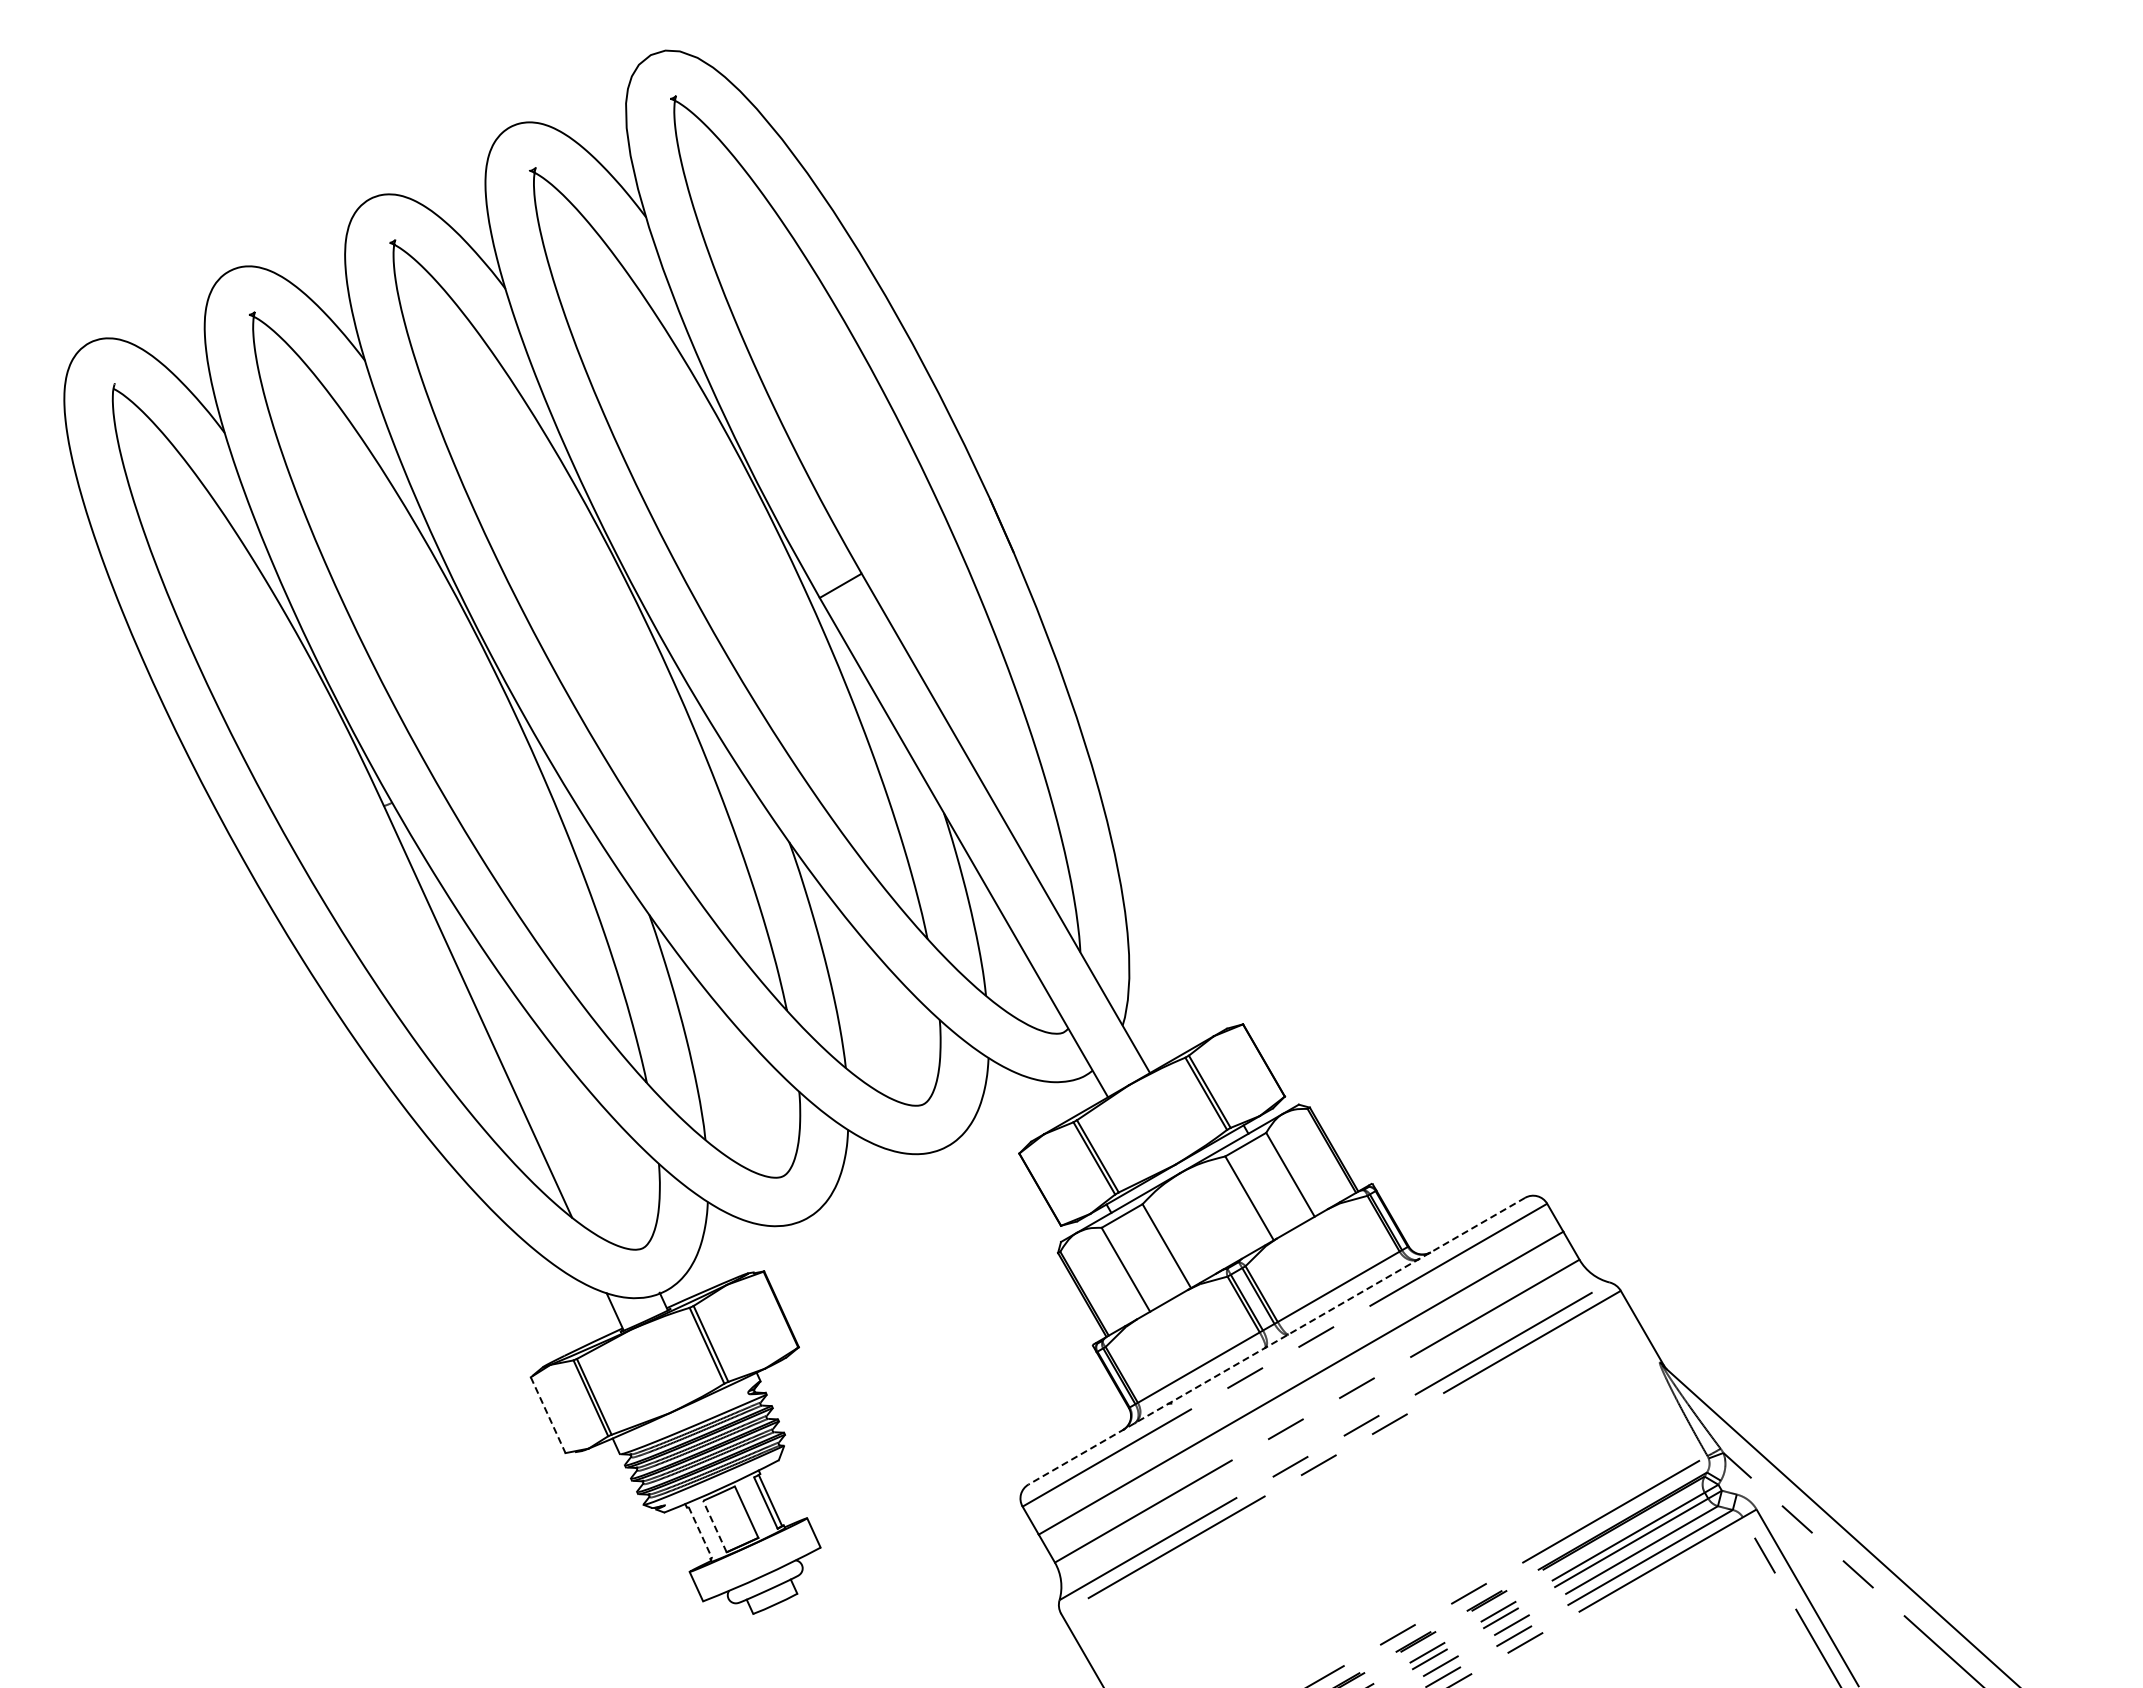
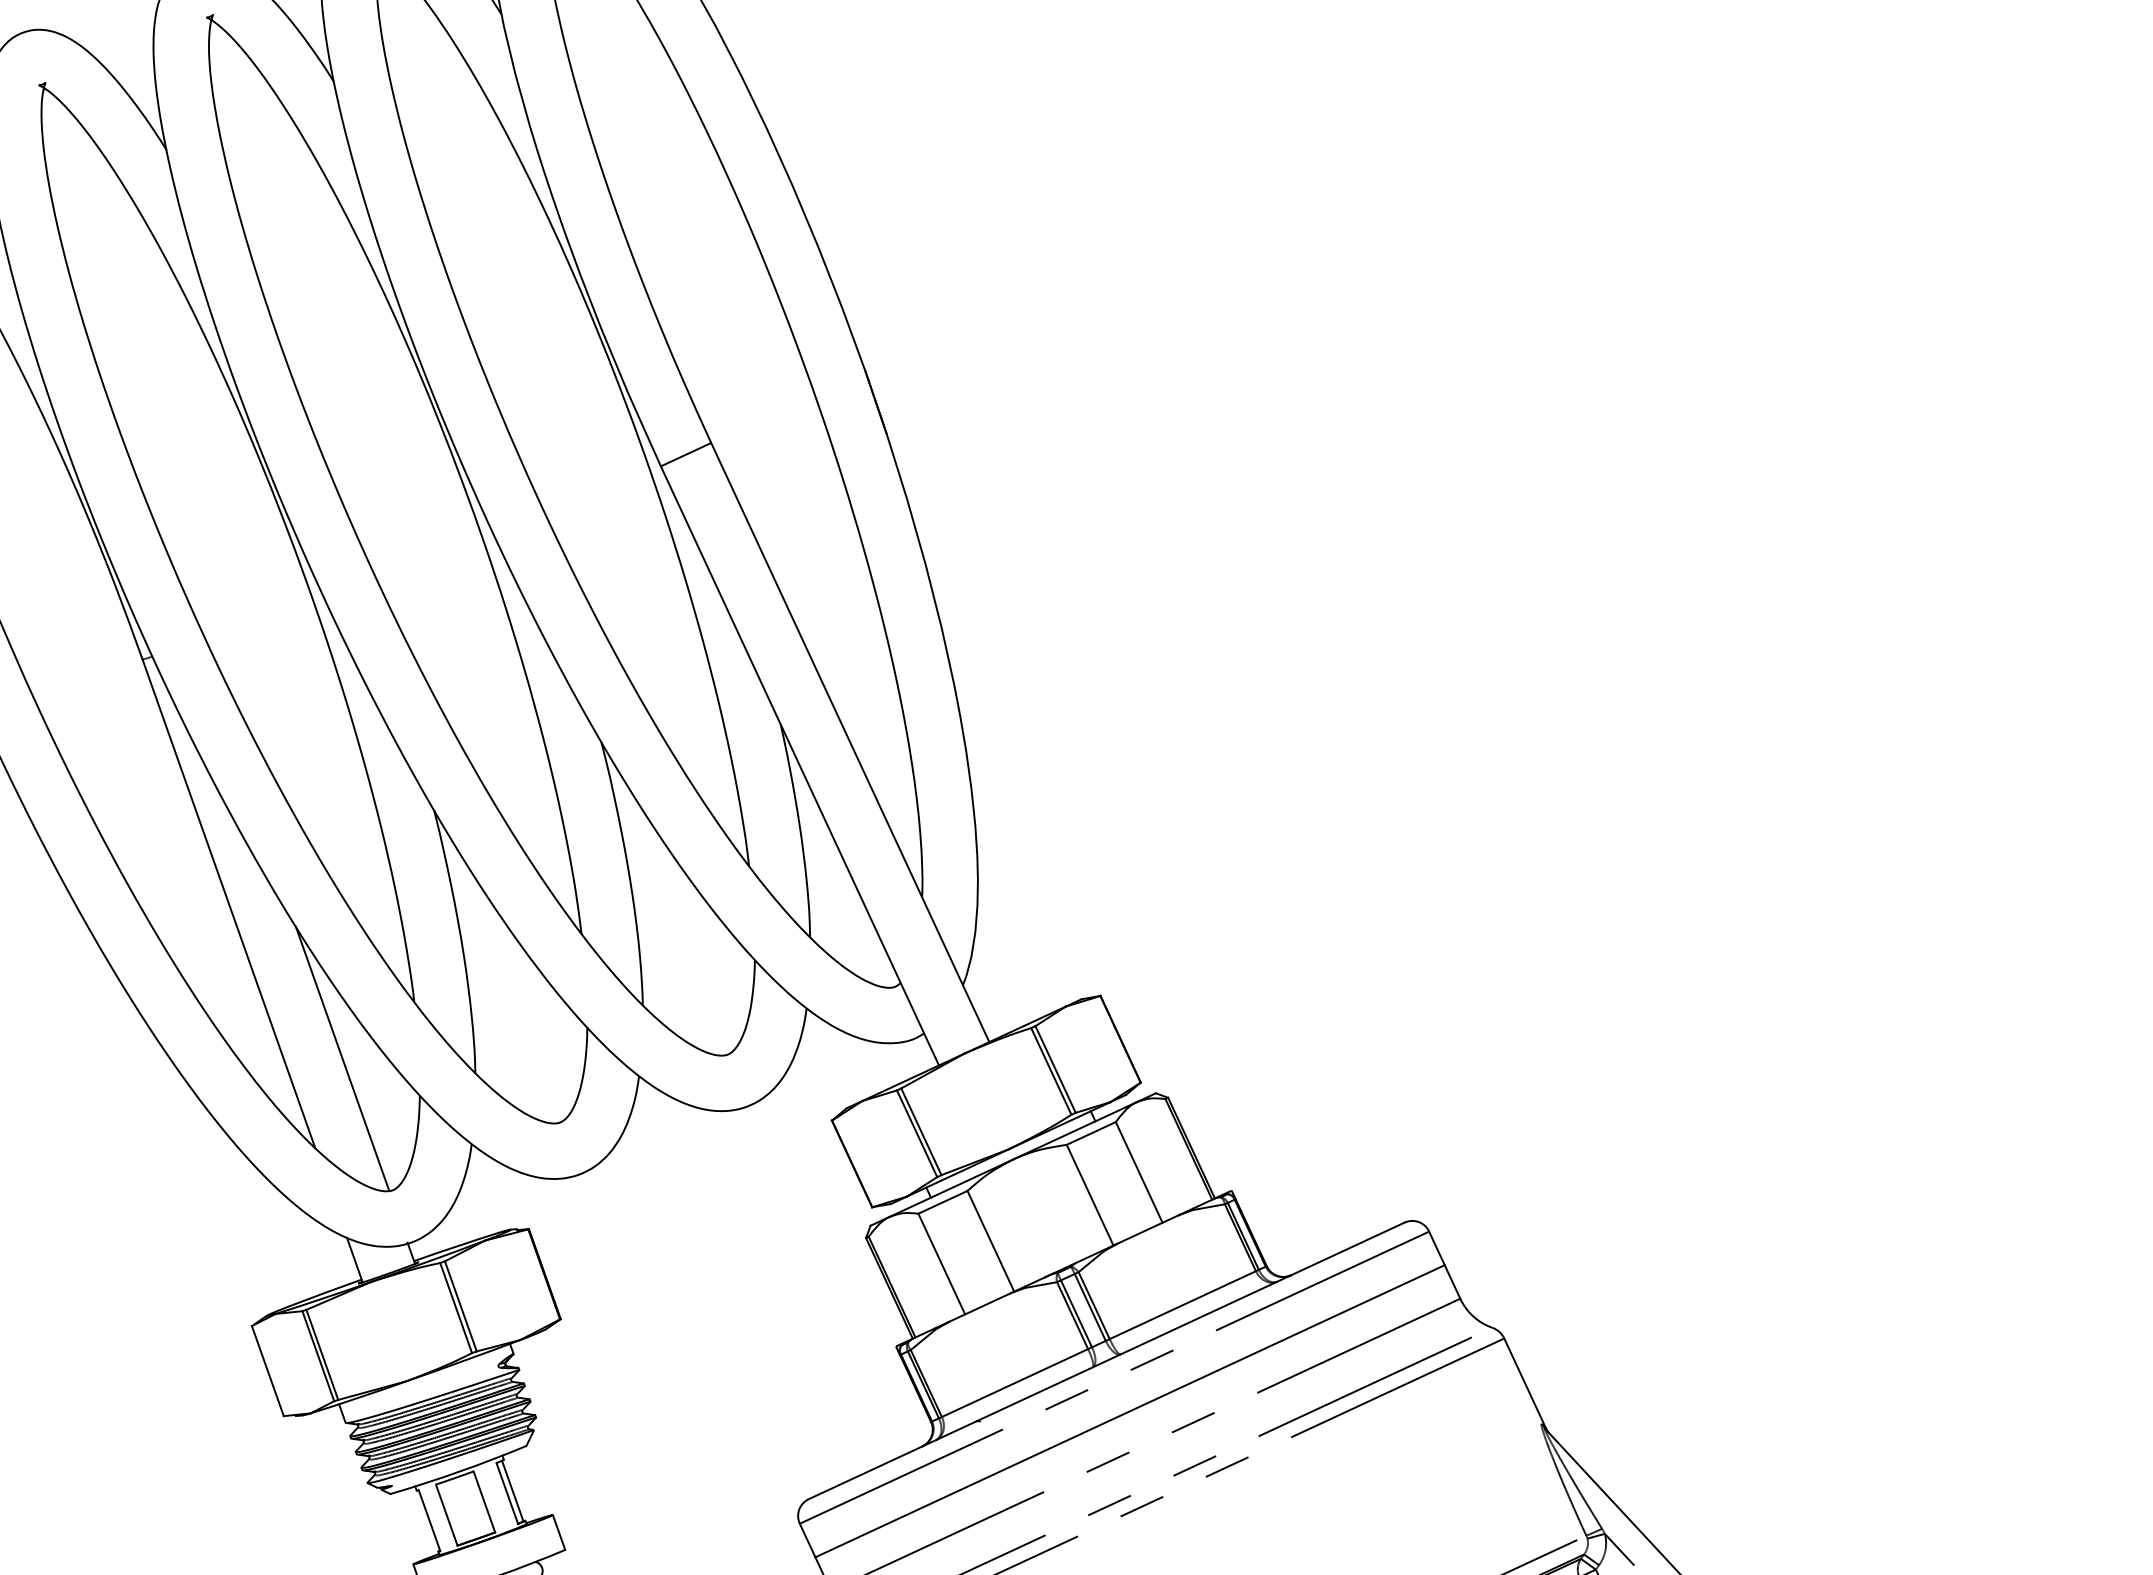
line: (588, 1137) -> (342, 1058), added
line: (1276, 1341) -> (1106, 1361), dashed -> solid
line: (548, 1415) -> (268, 1371), dashed -> solid
line: (714, 1526) -> (446, 1515), dashed -> solid
line: (700, 1533) -> (429, 1521), dashed -> solid

